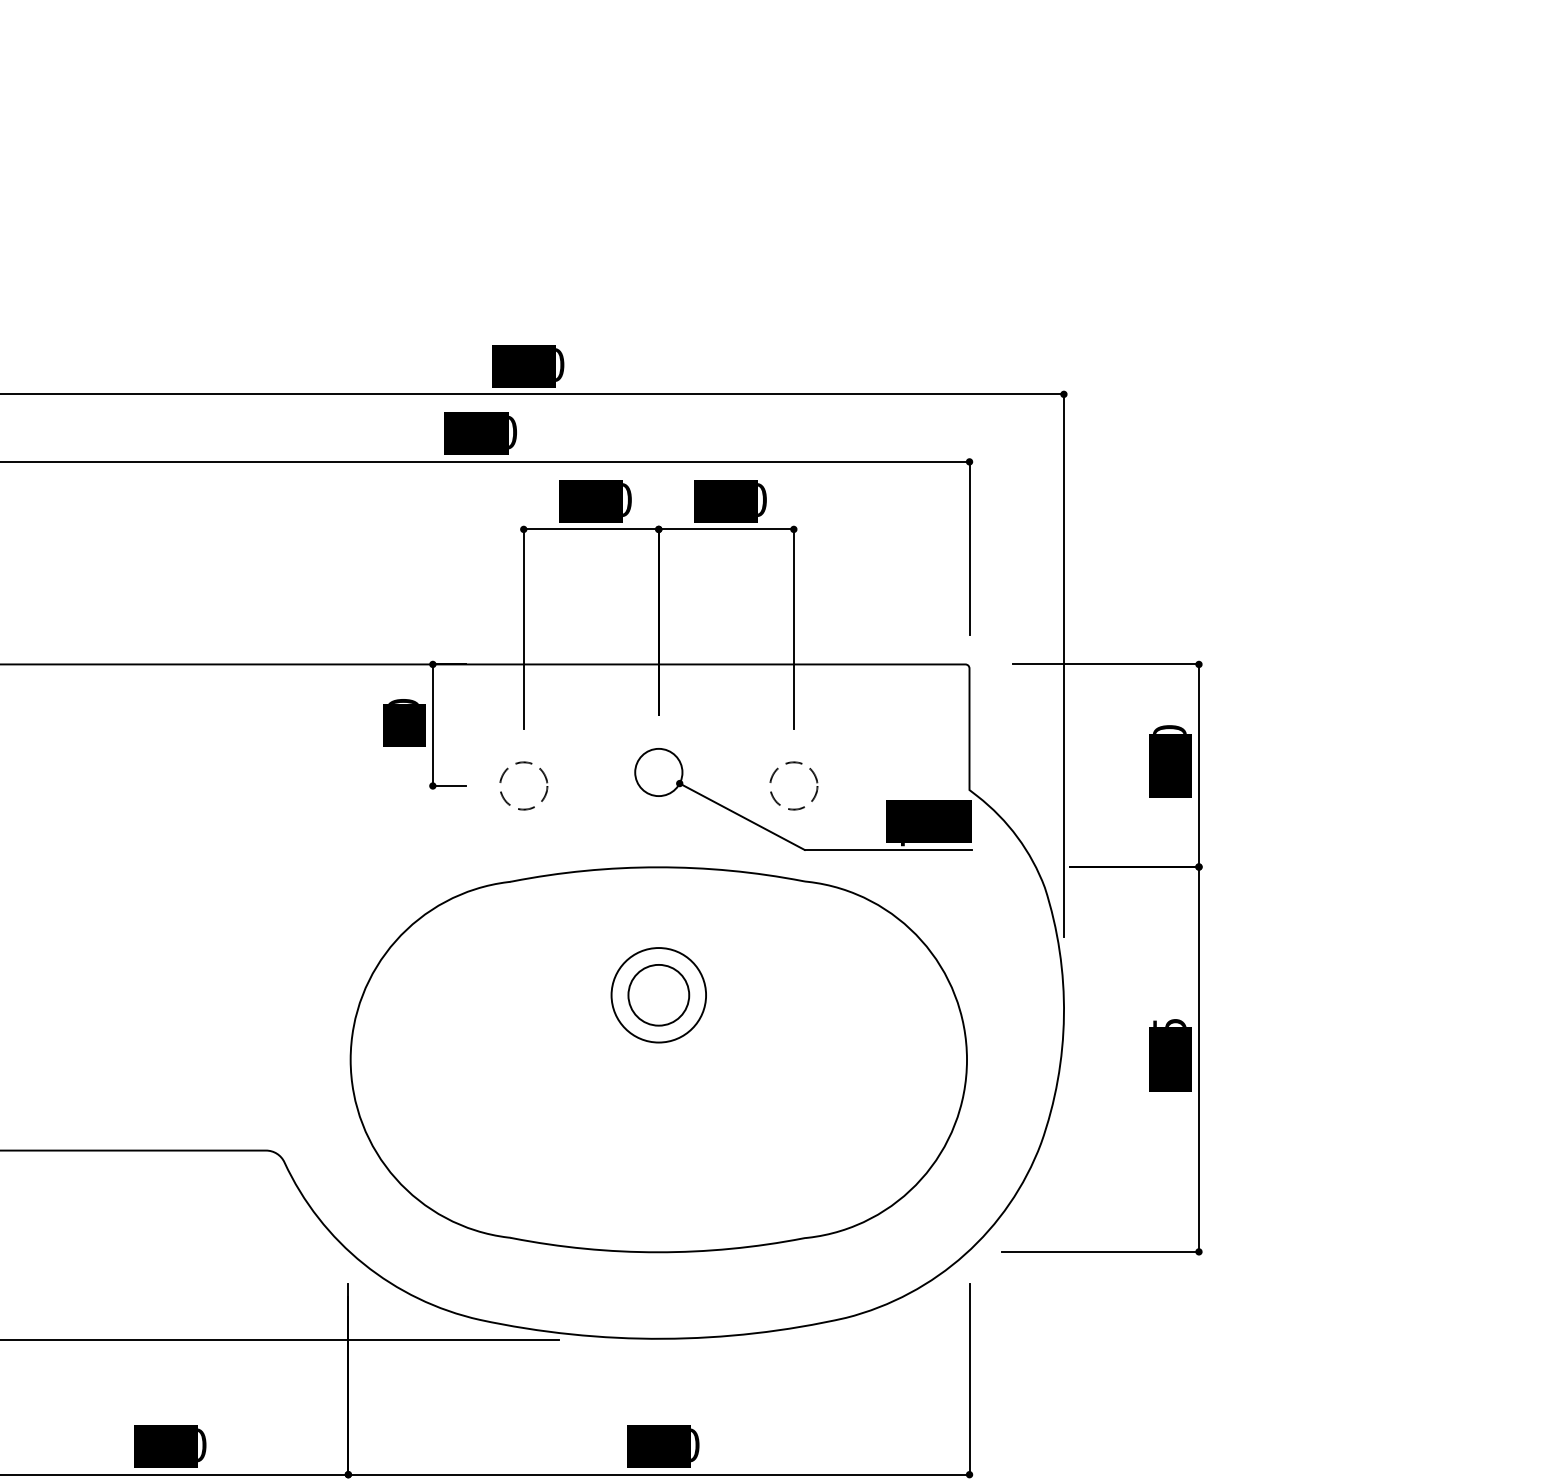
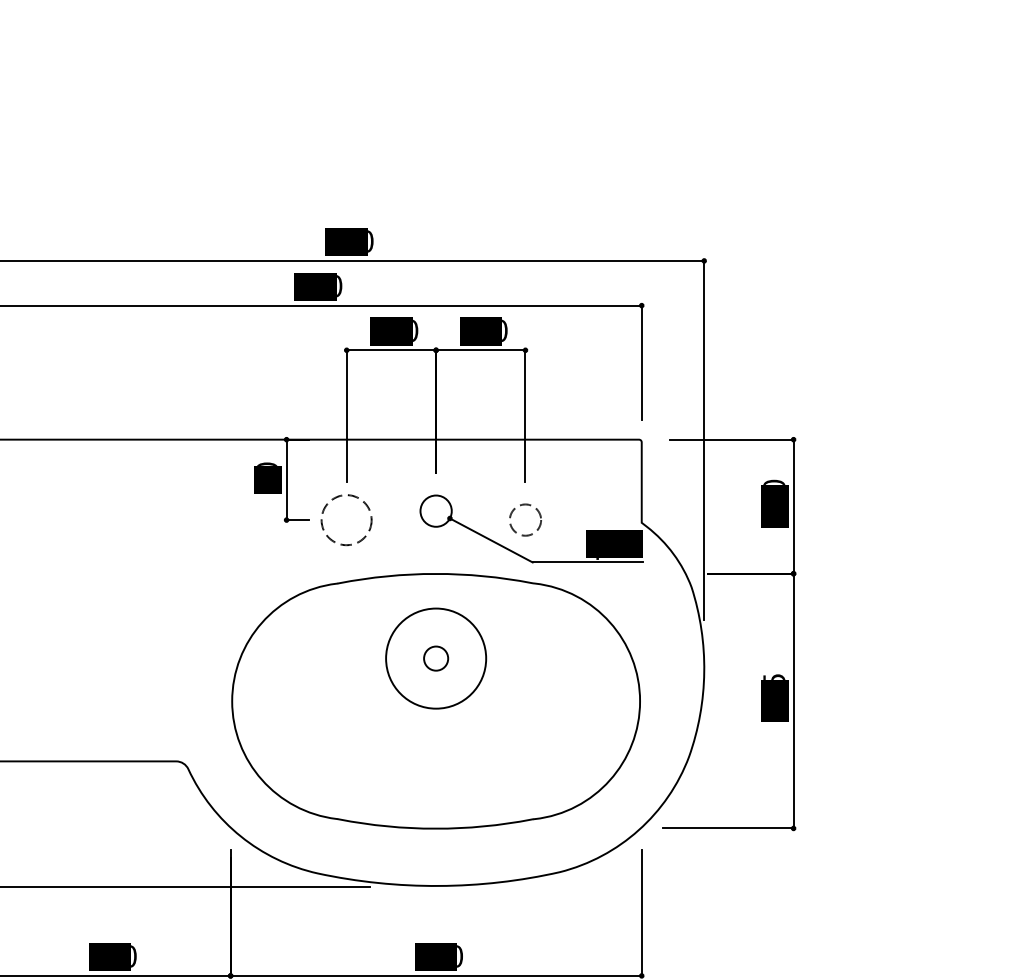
circle: (523, 785) -> (346, 519), size x1.6
circle: (657, 995) -> (435, 658), size x1.6
circle: (659, 995) -> (436, 658), size x0.6

